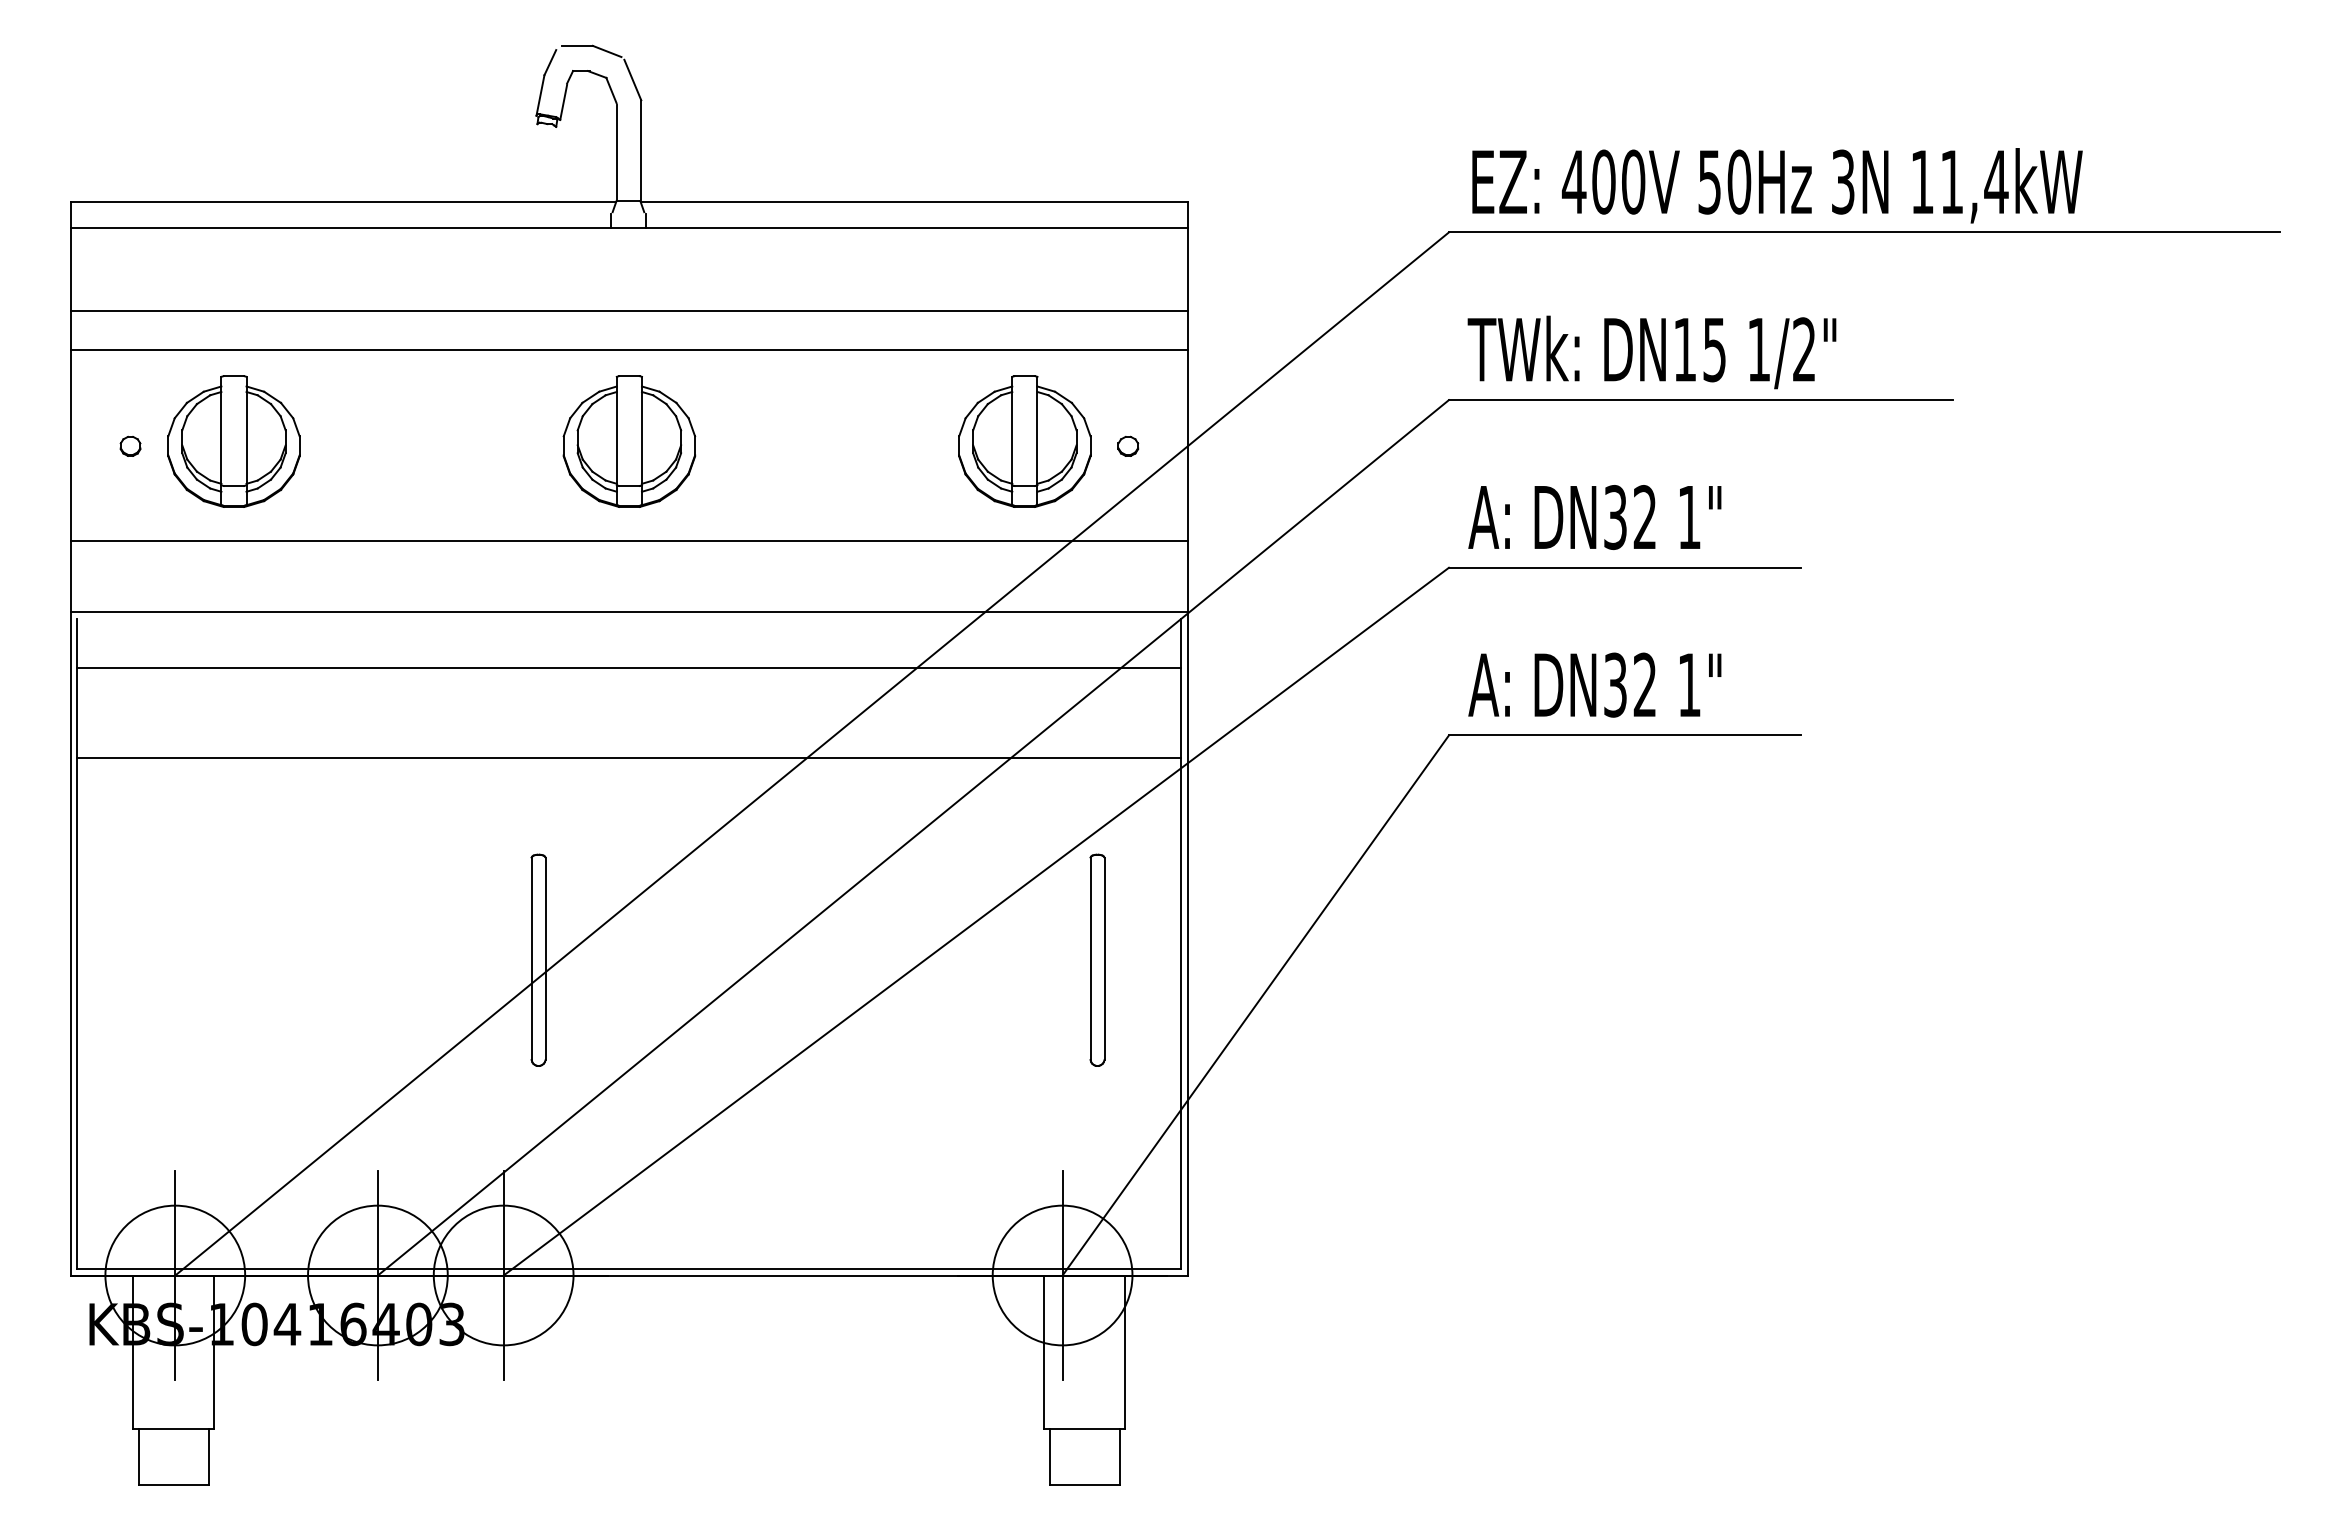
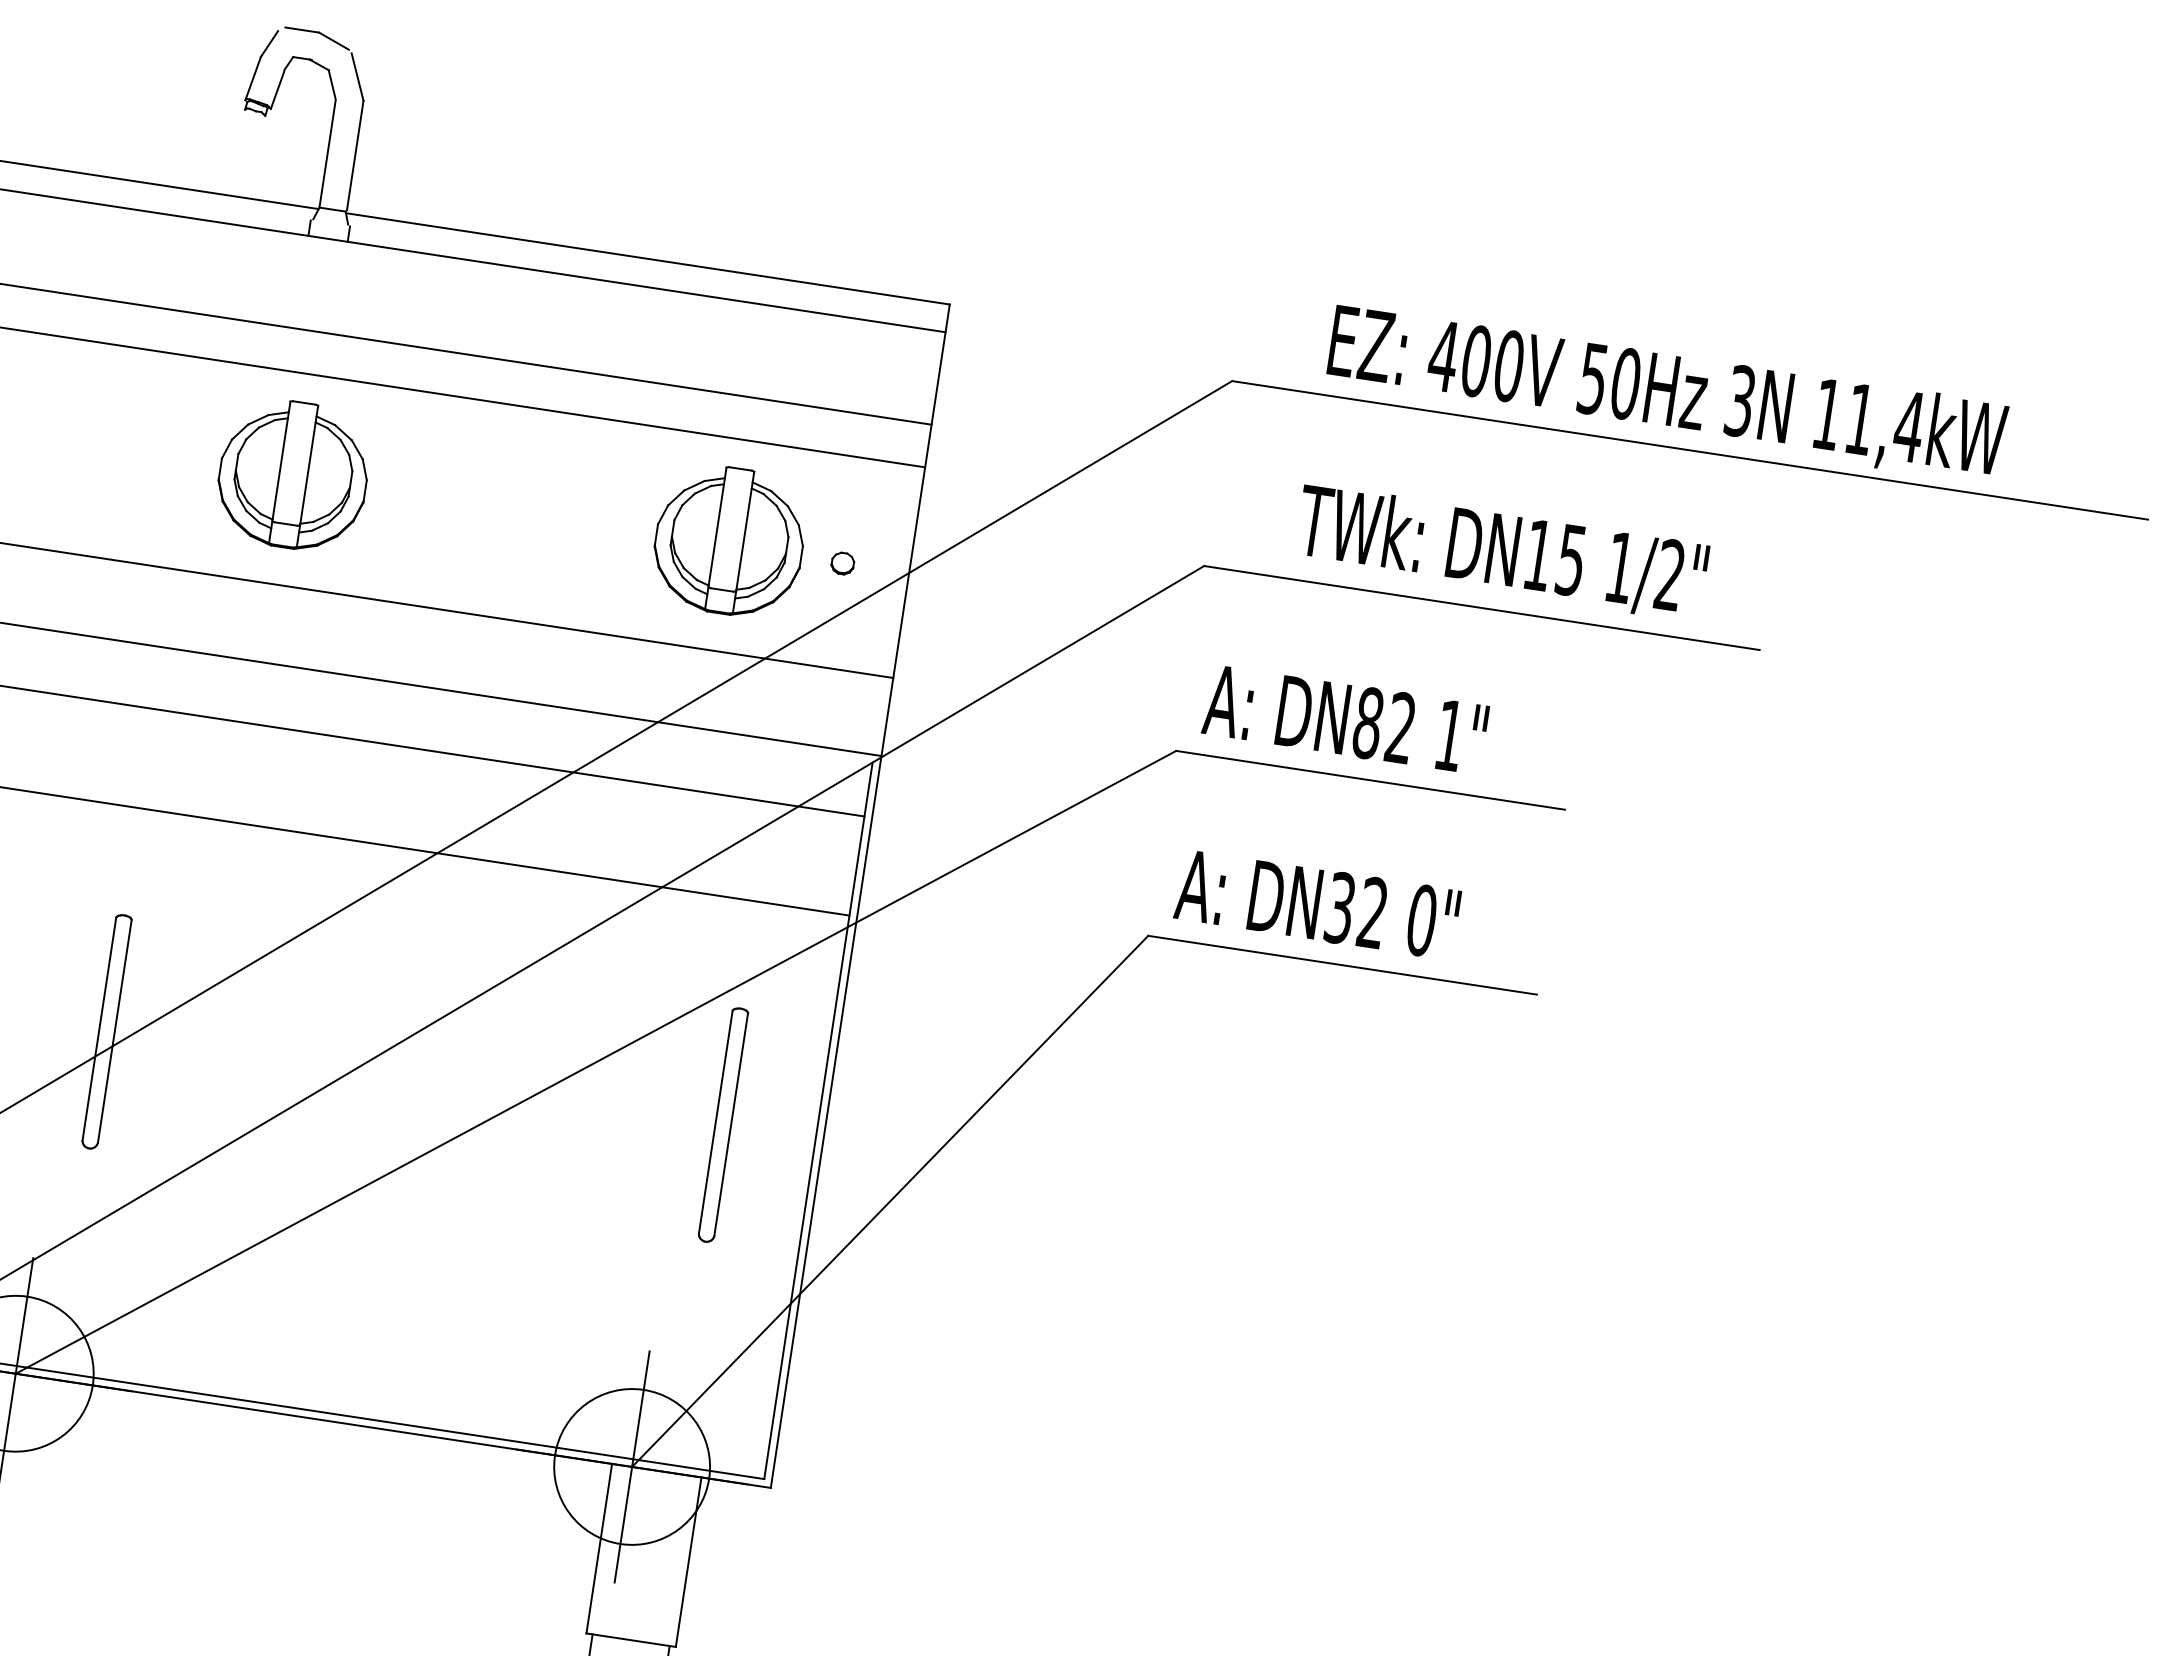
text: (1777, 185) -> (1667, 394), moved
text: (1651, 352) -> (1501, 552), moved
text: (1615, 517) -> (1368, 723), DN32 -> DN82
text: (1689, 684) -> (1422, 919), 1" -> 0"

